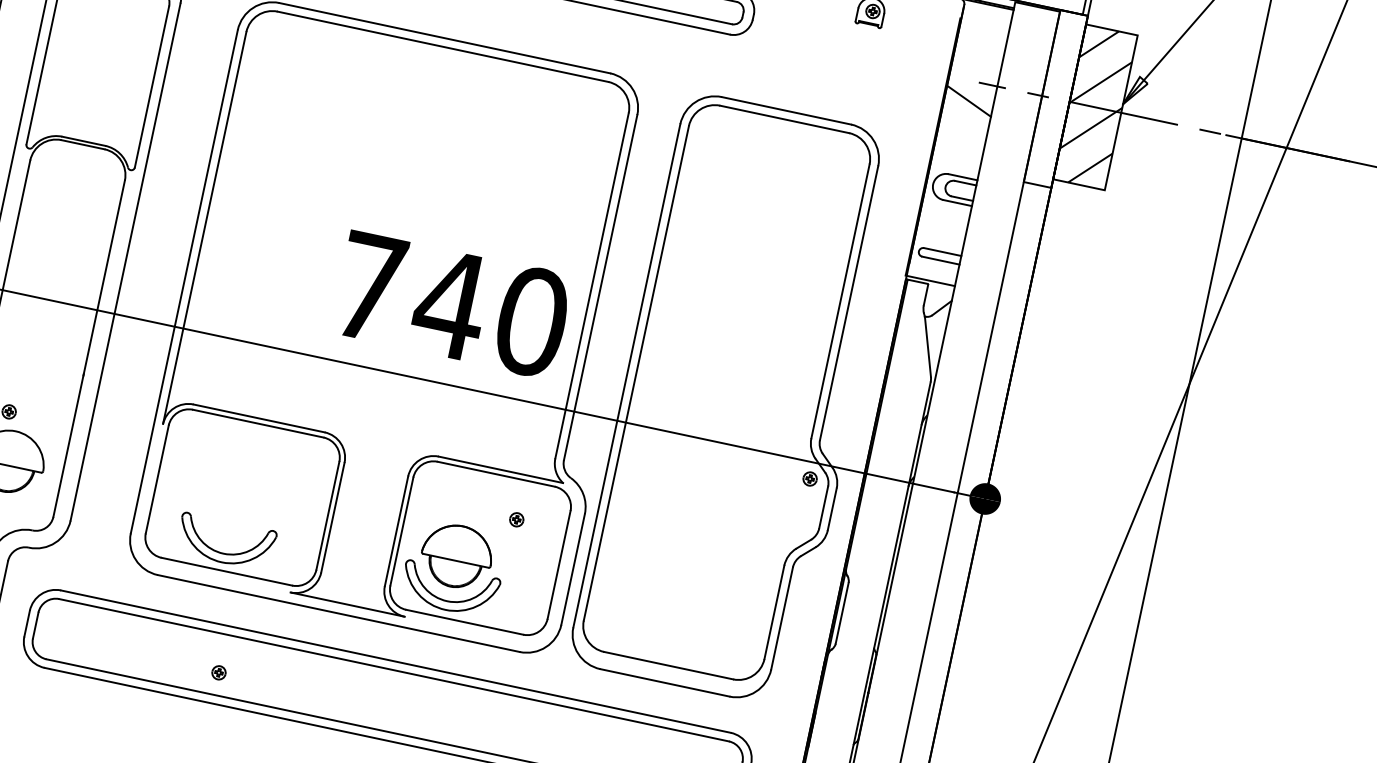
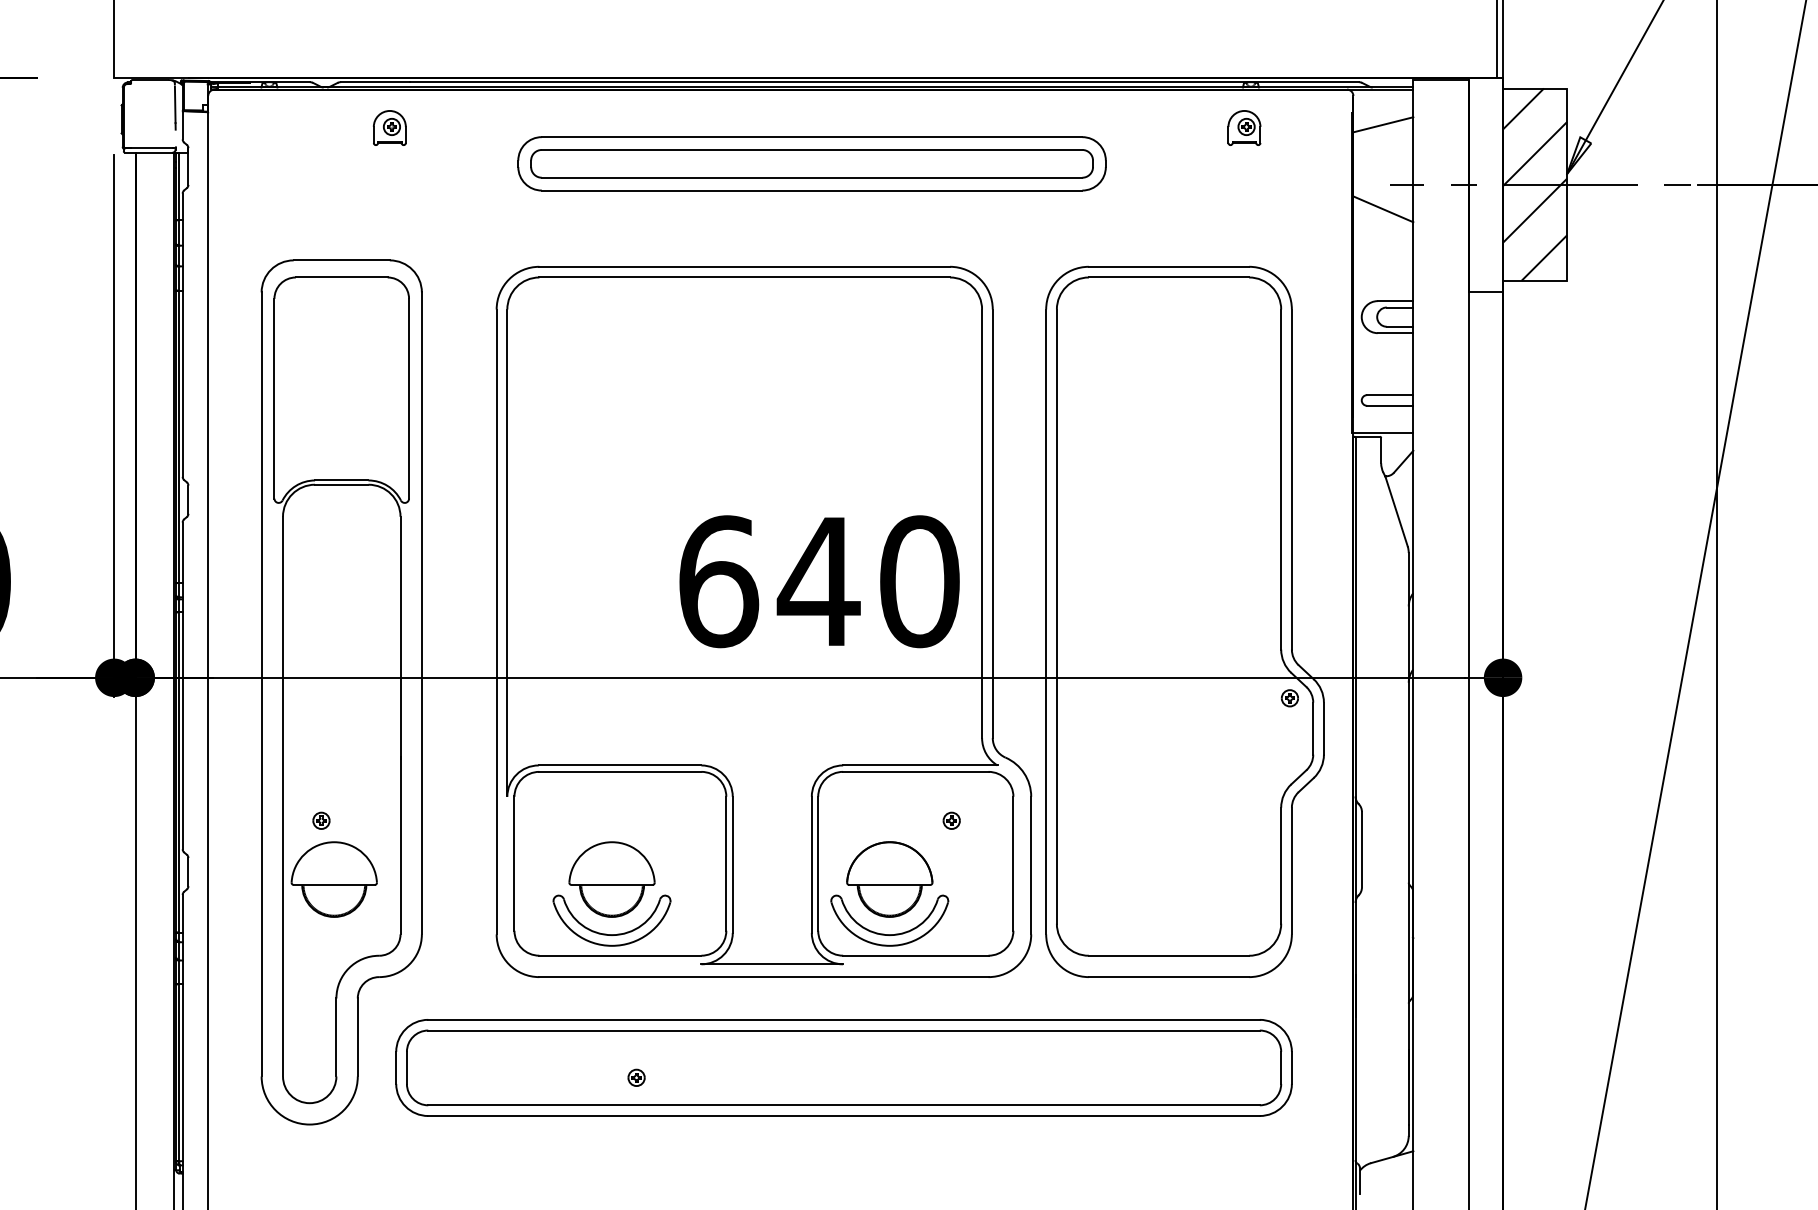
line: (983, 32) -> (1383, 124), added
text: (370, 287) -> (719, 581), 740 -> 640
part: (232, 508) -> (611, 879), added

